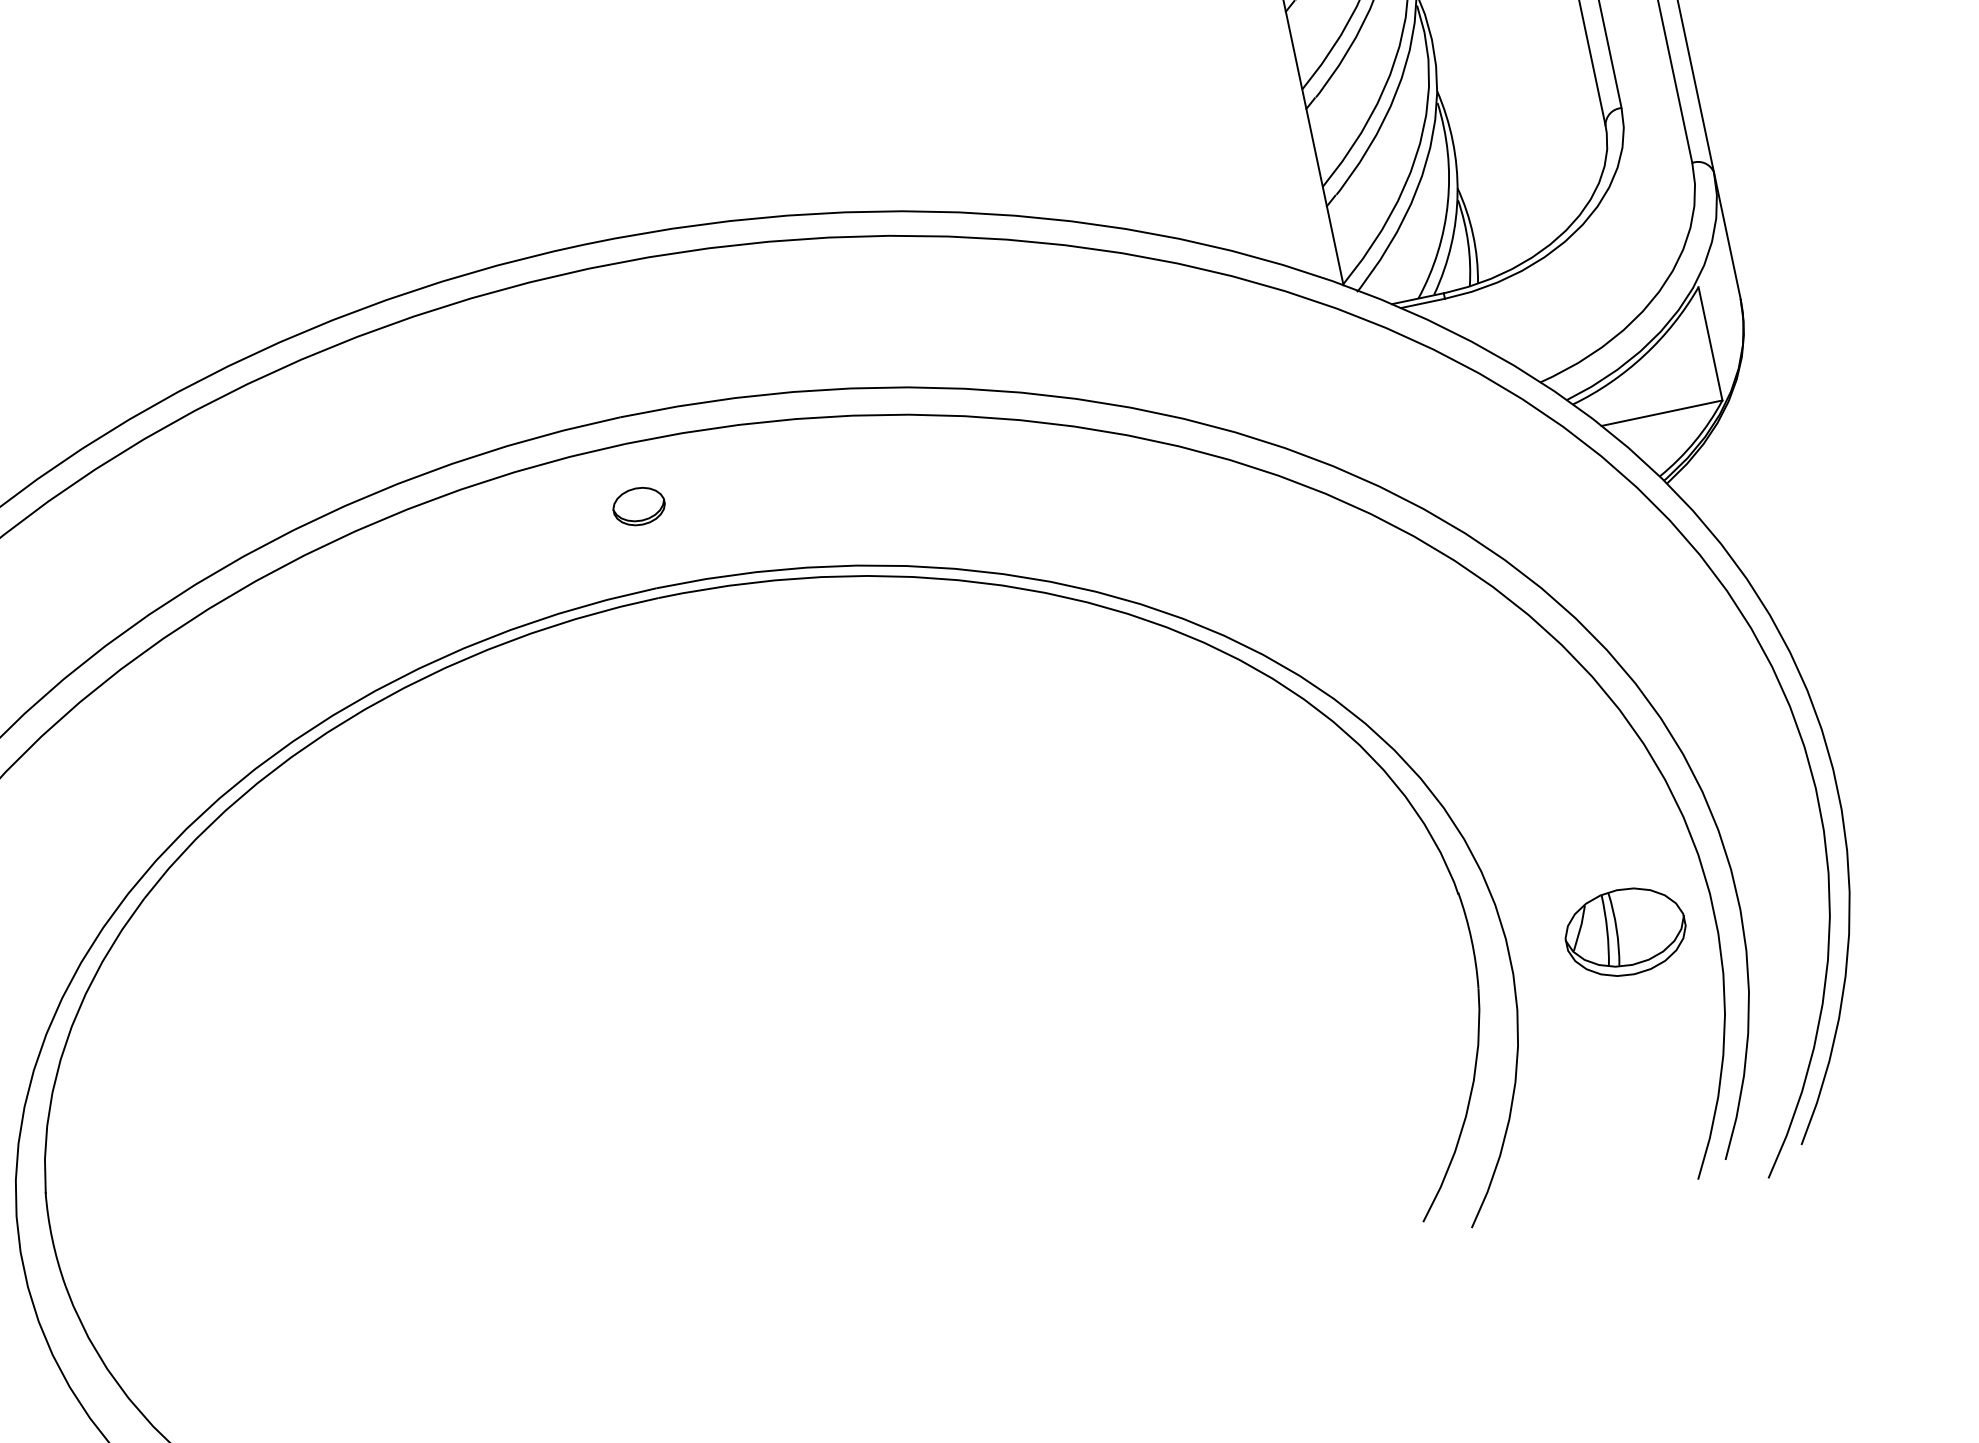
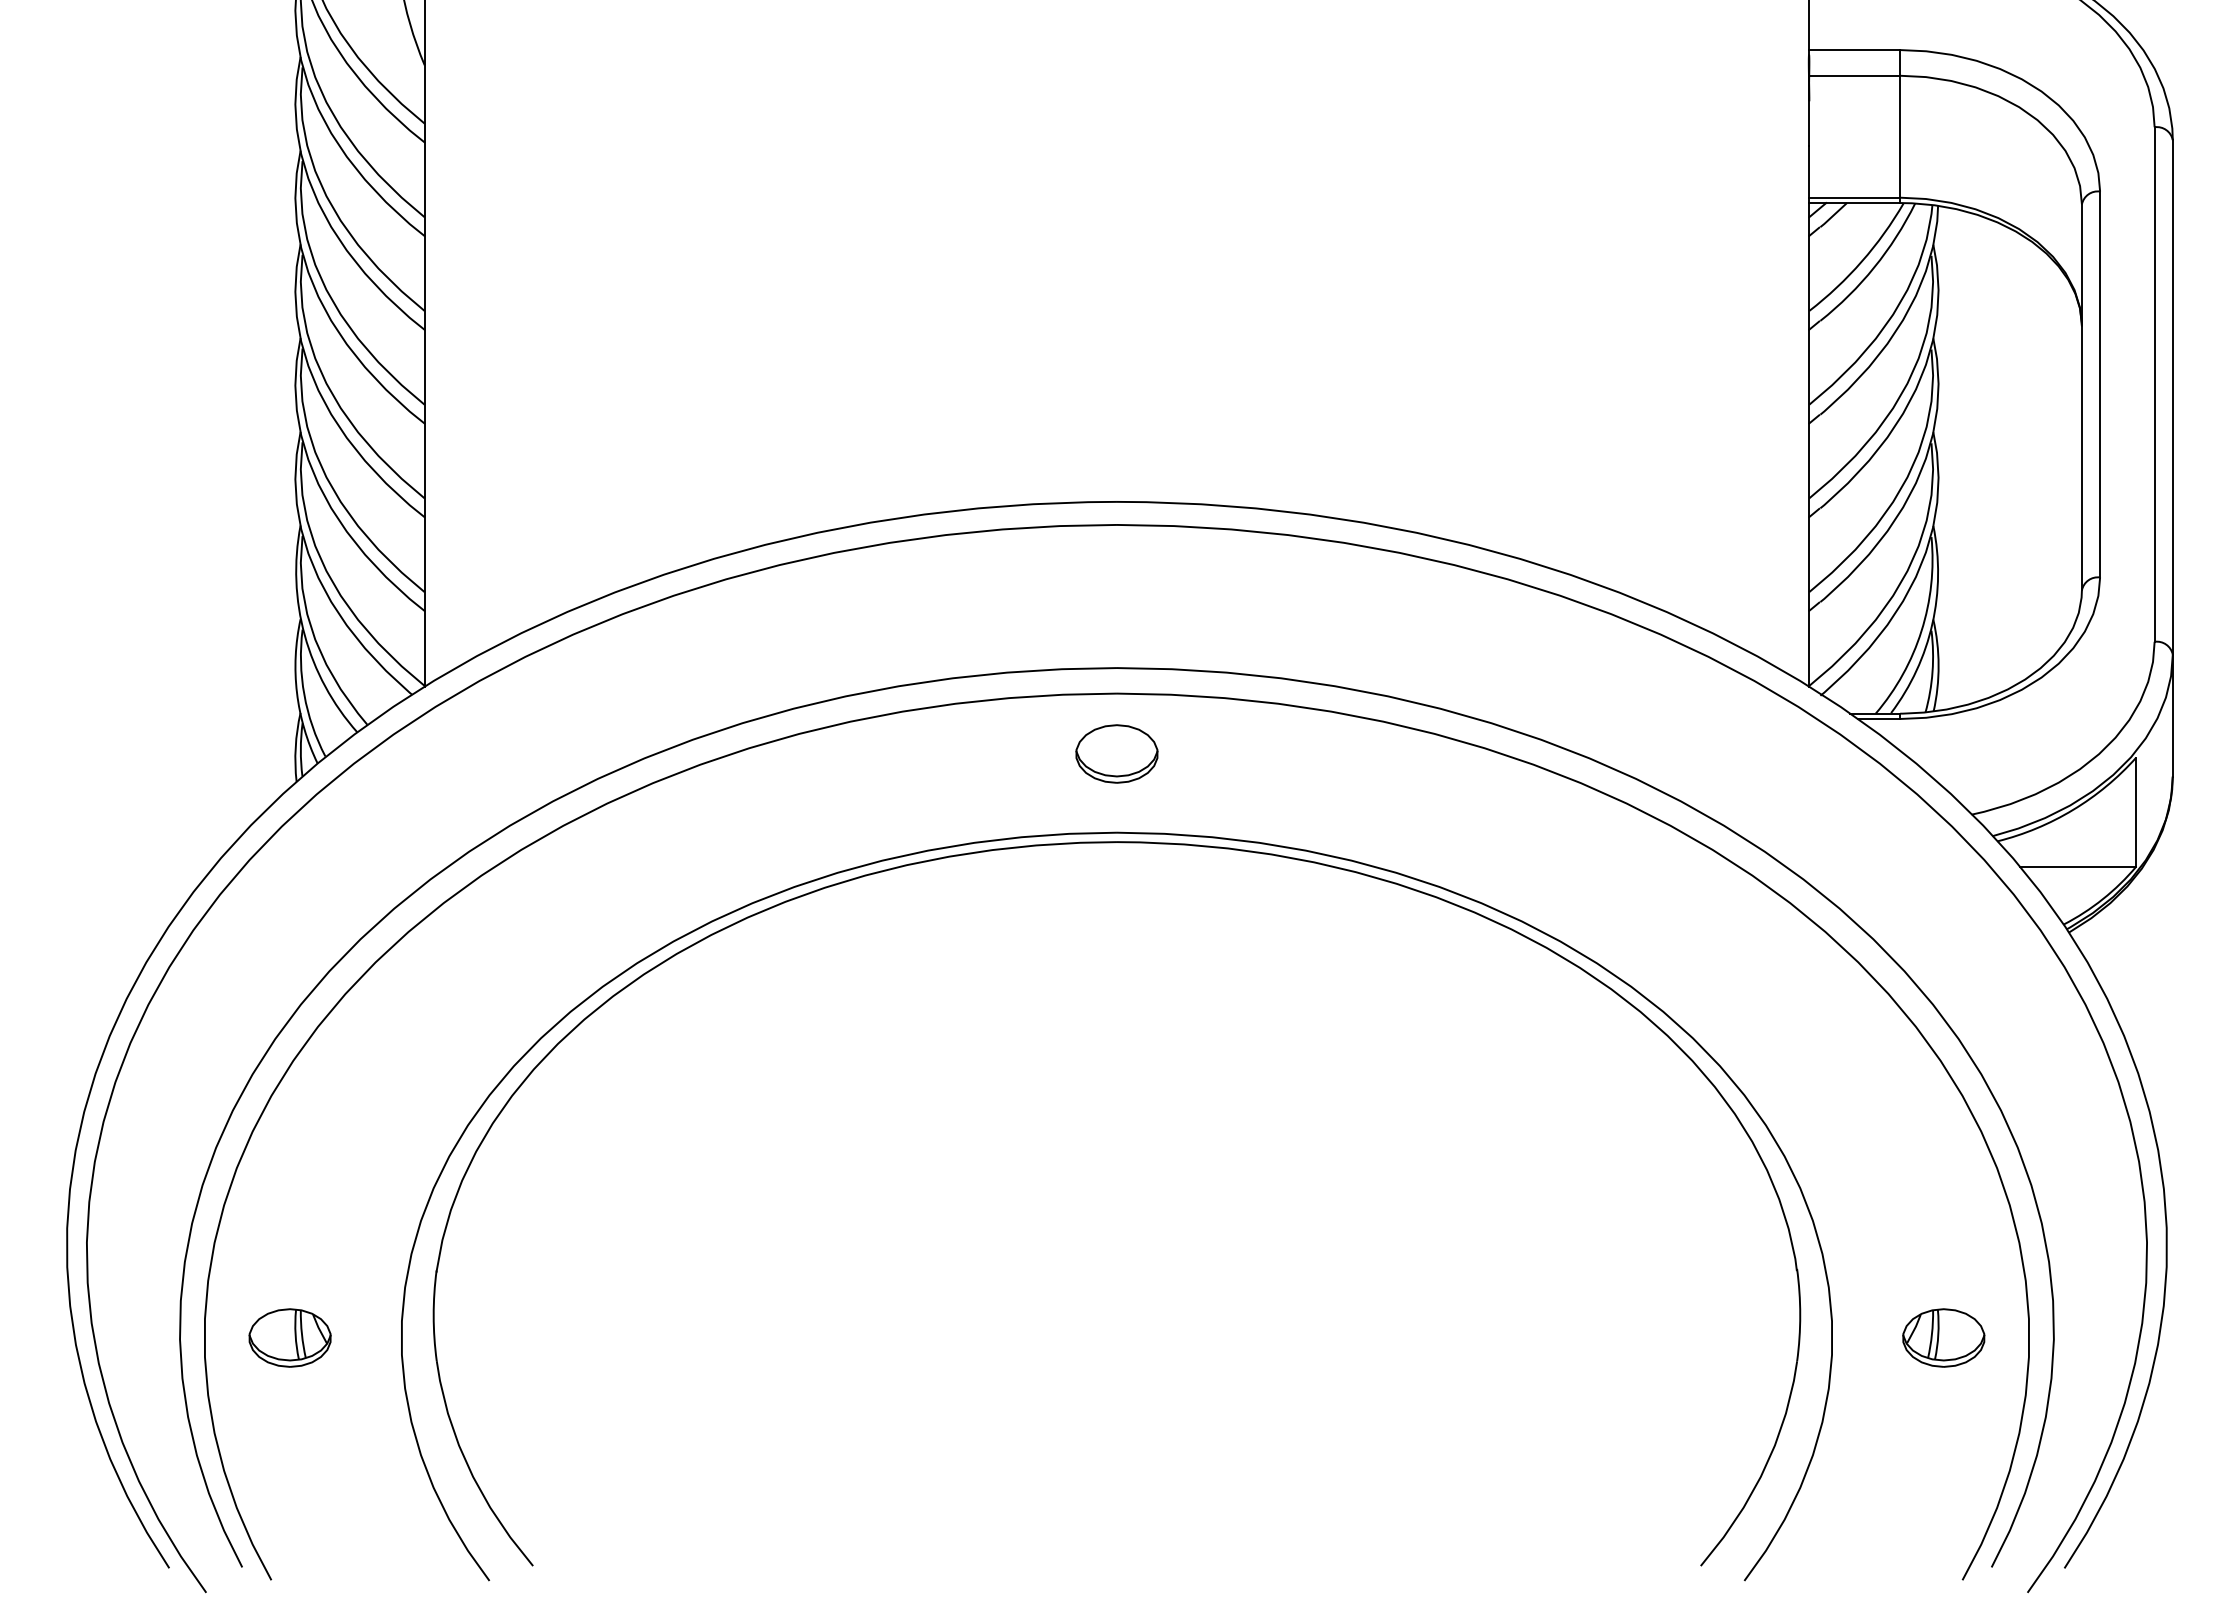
part: (638, 506) -> (1116, 753), size x1.67
part: (1625, 931) -> (1943, 1337), size x0.71

